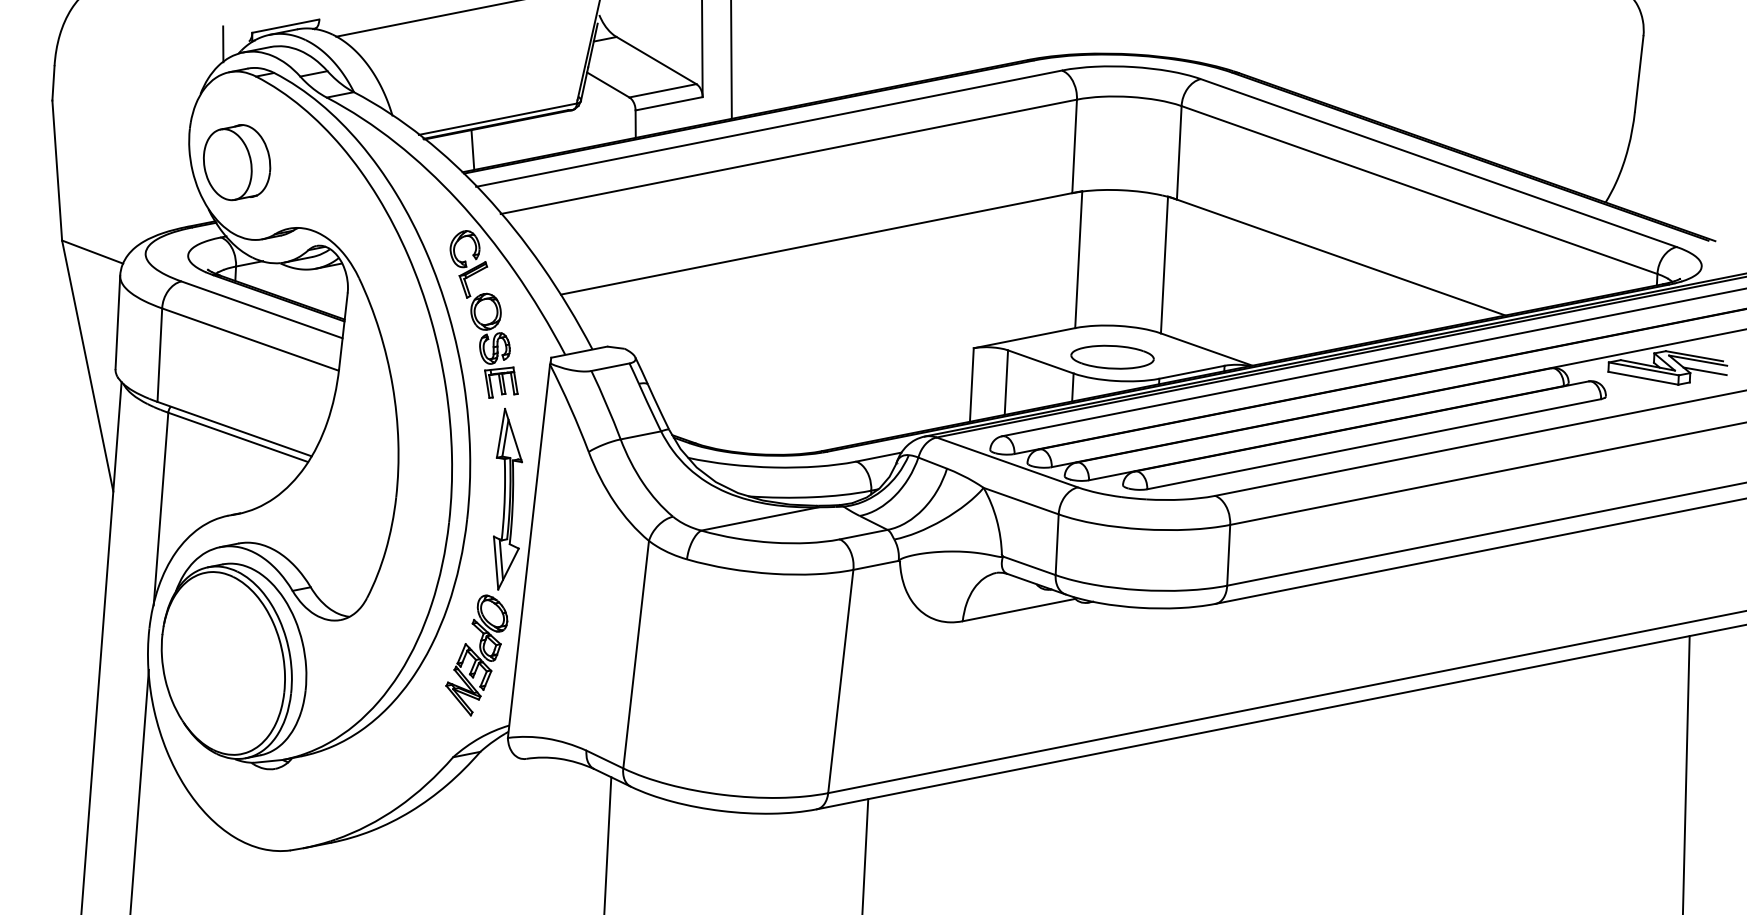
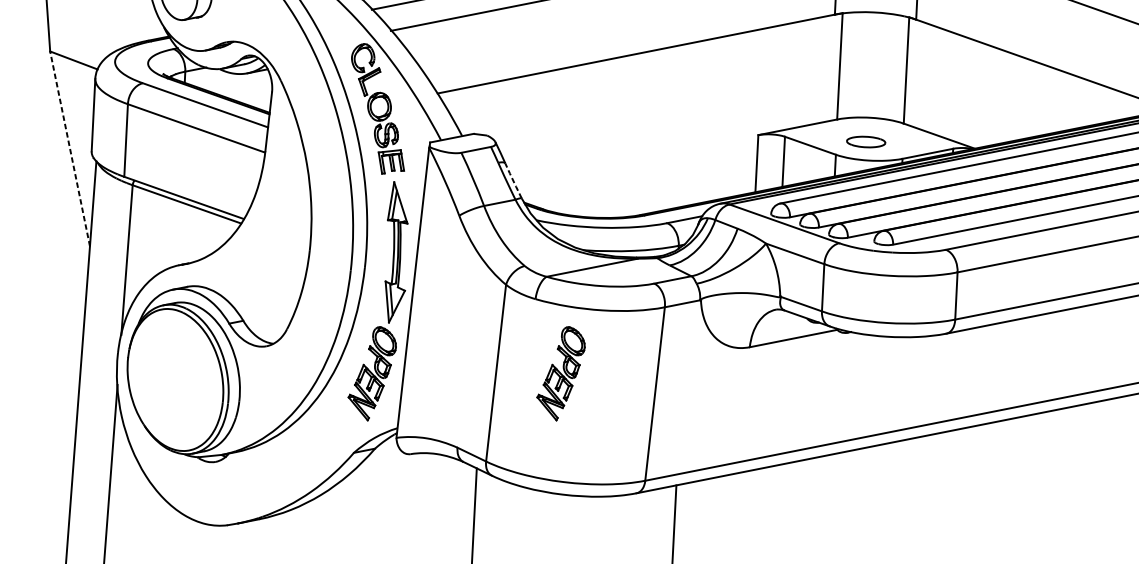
part: (1112, 356) -> (866, 141), size x0.6
line: (87, 365) -> (69, 148), solid -> dashed
line: (658, 406) -> (513, 180), solid -> dashed
part: (719, 655) -> (560, 373), added

